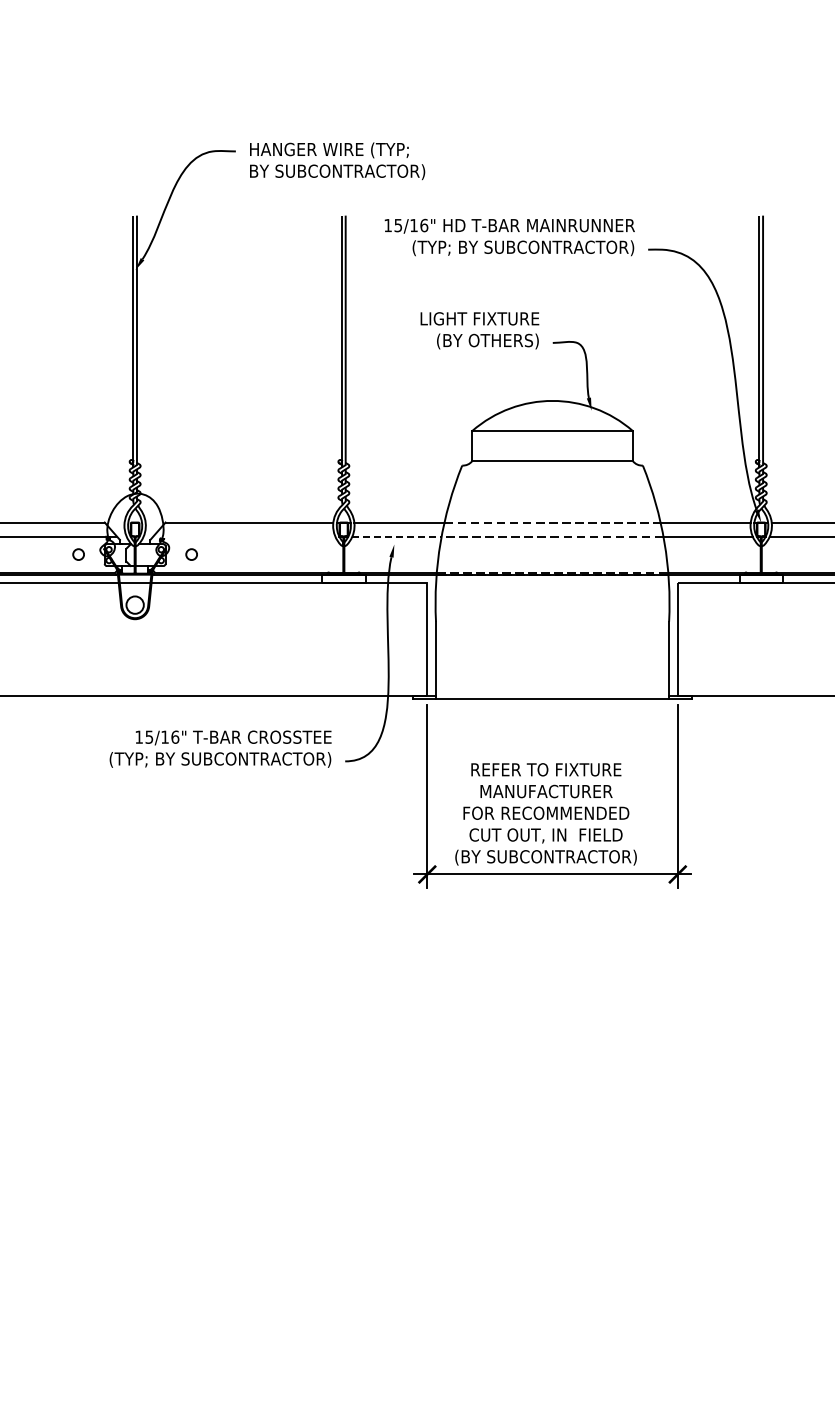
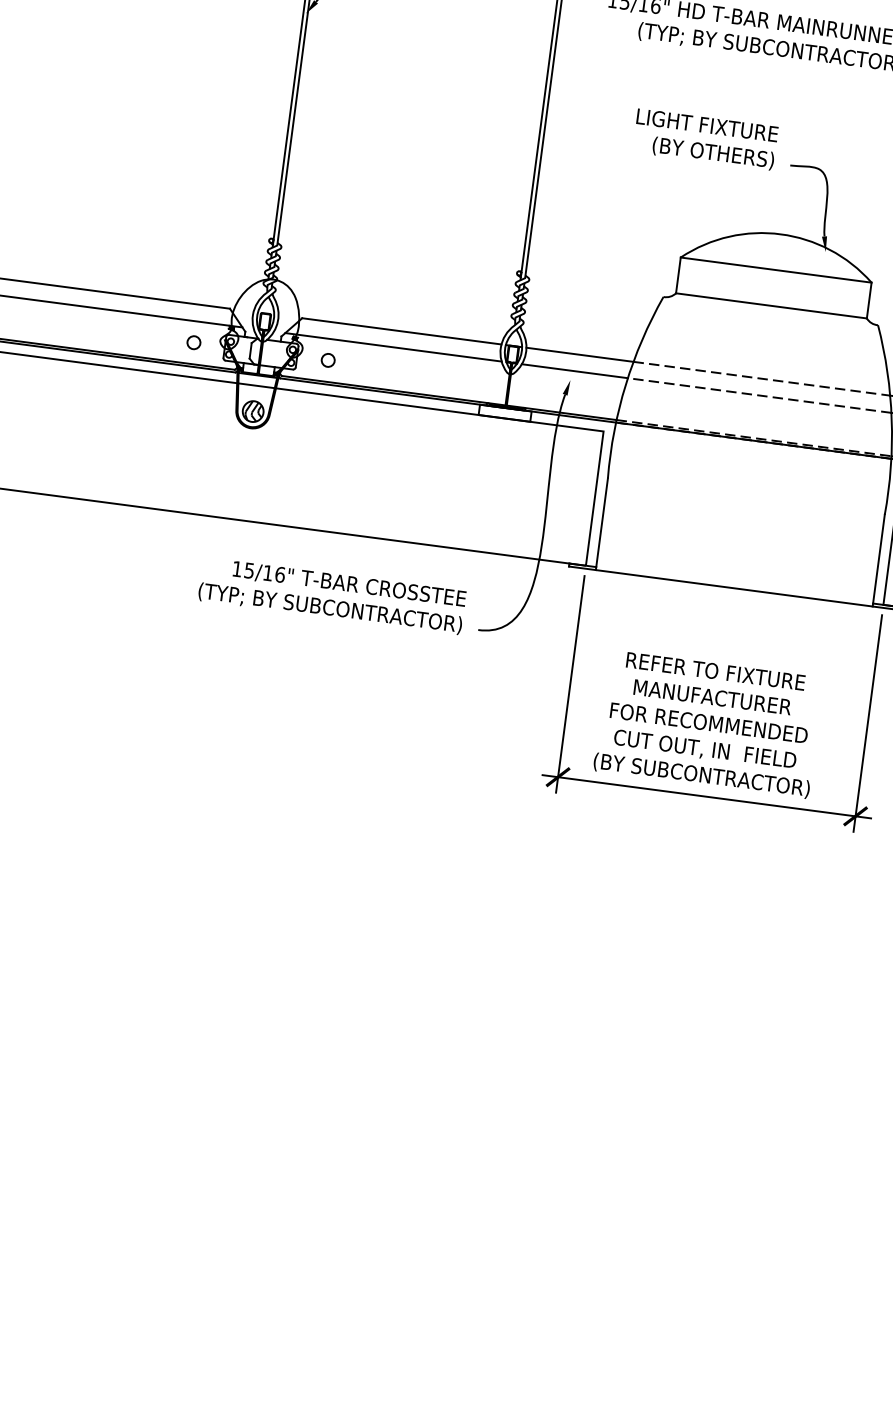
line: (244, 536) -> (393, 347), added
line: (397, 536) -> (575, 371), dashed -> solid
hatch: (135, 604) -> (253, 410), added

